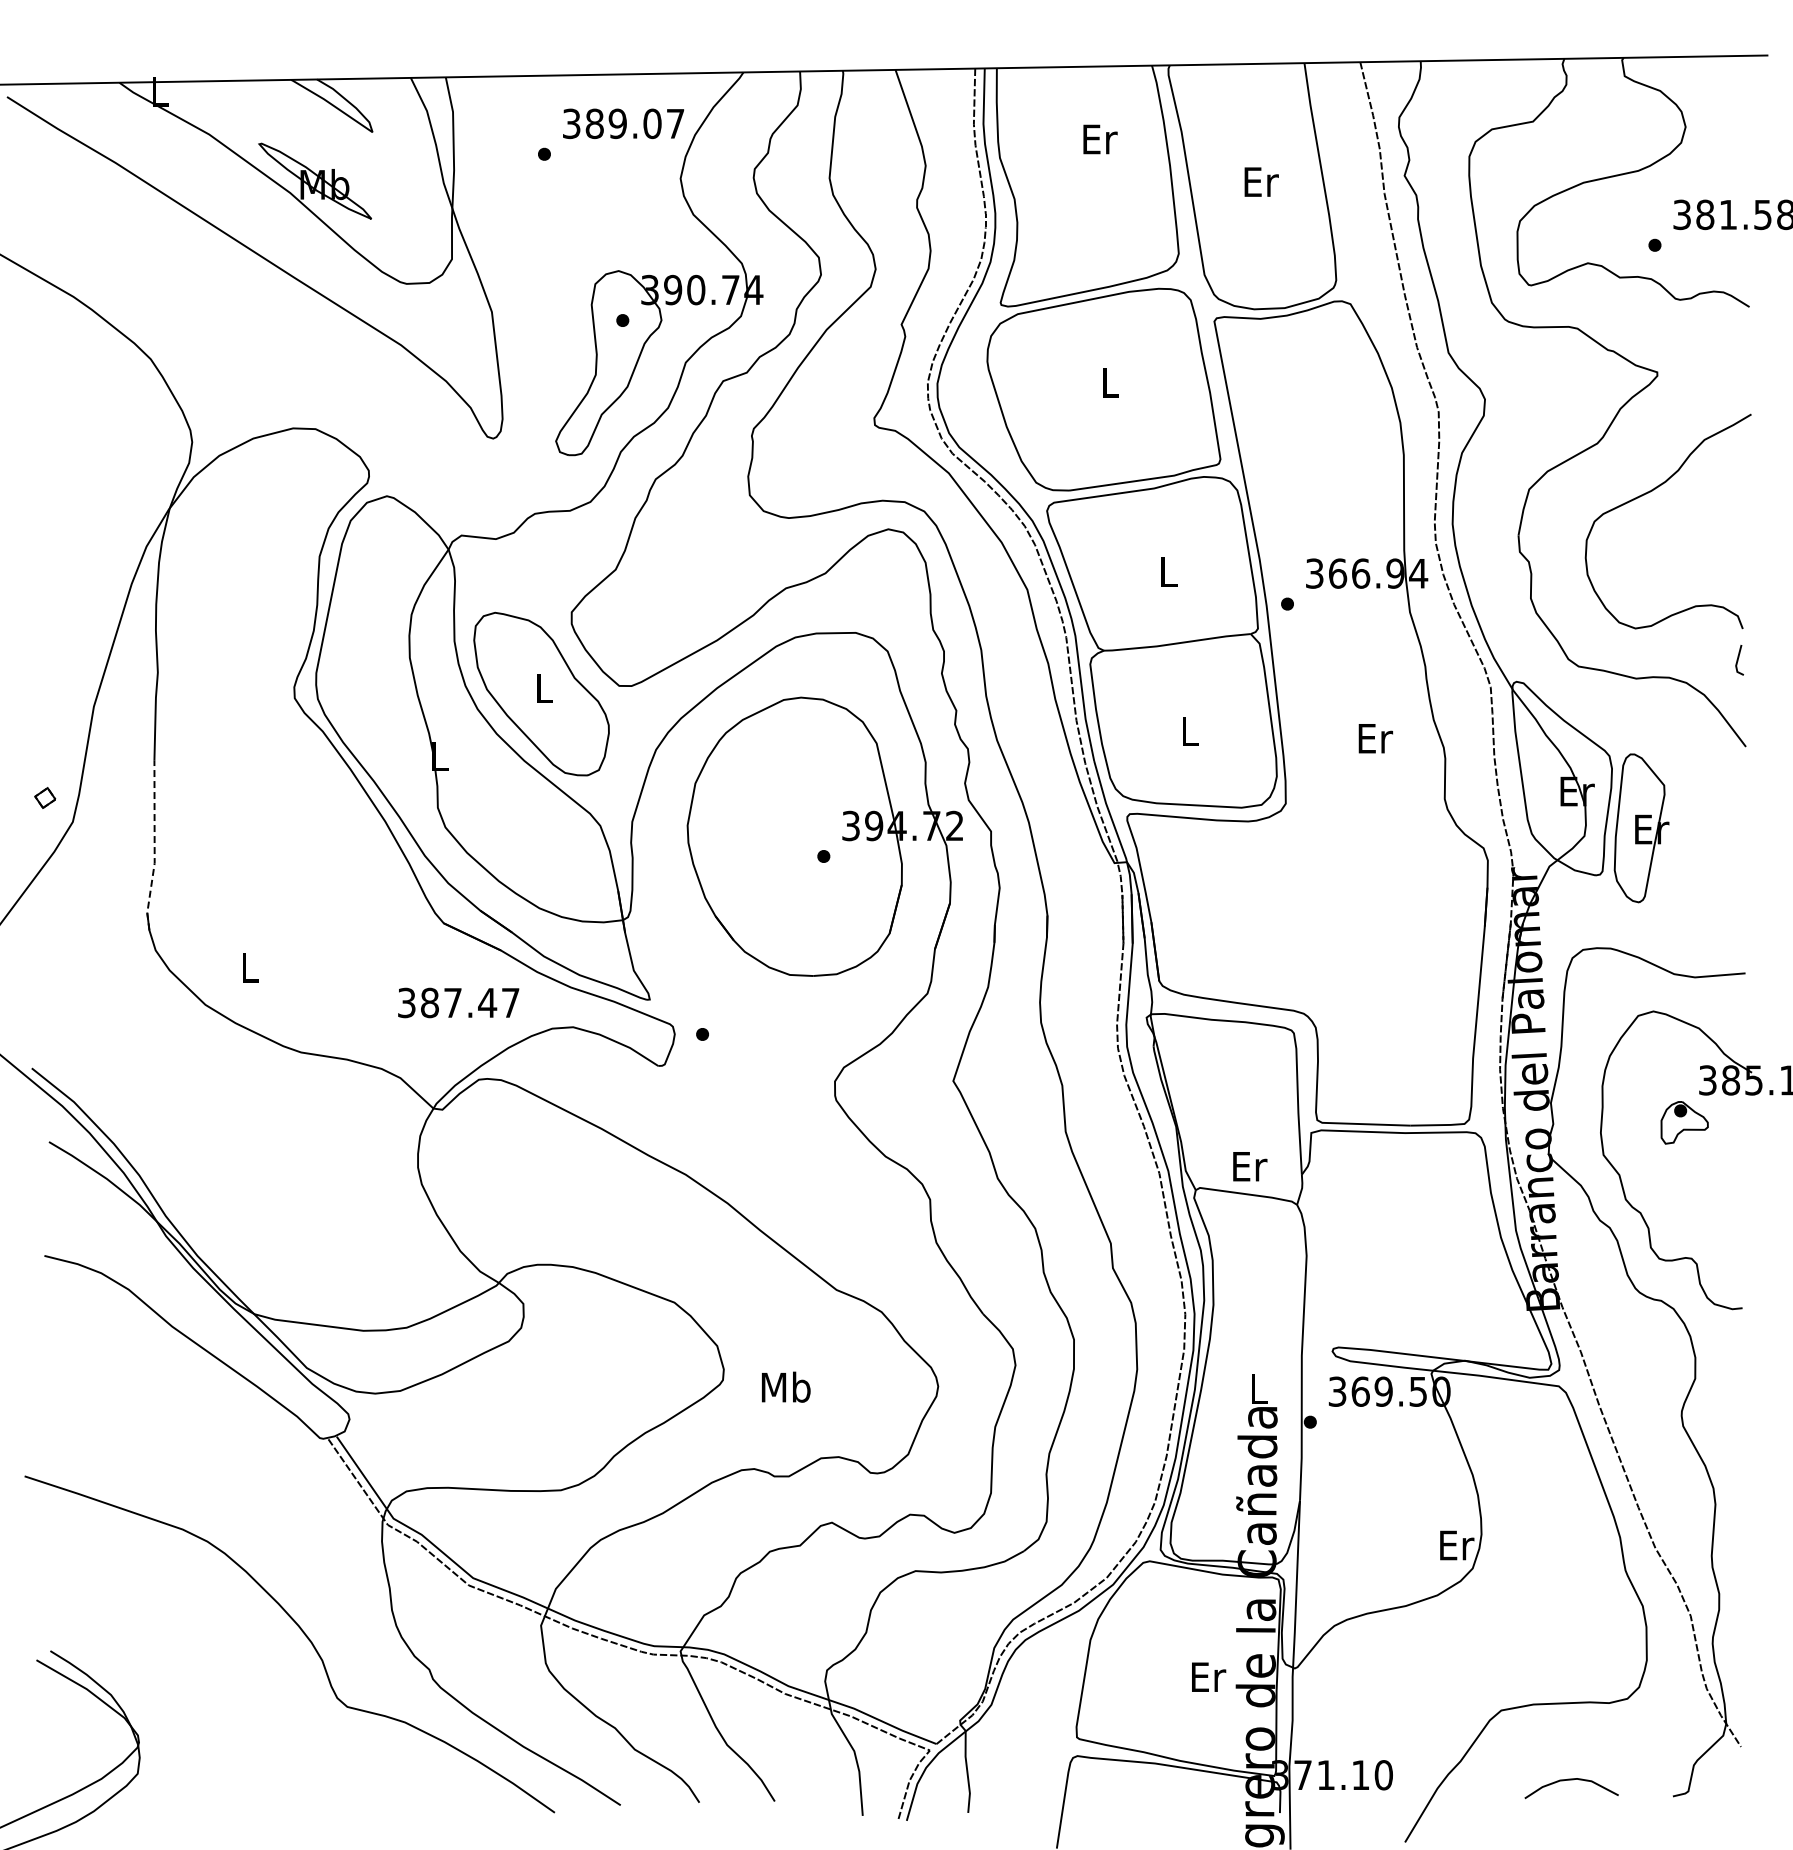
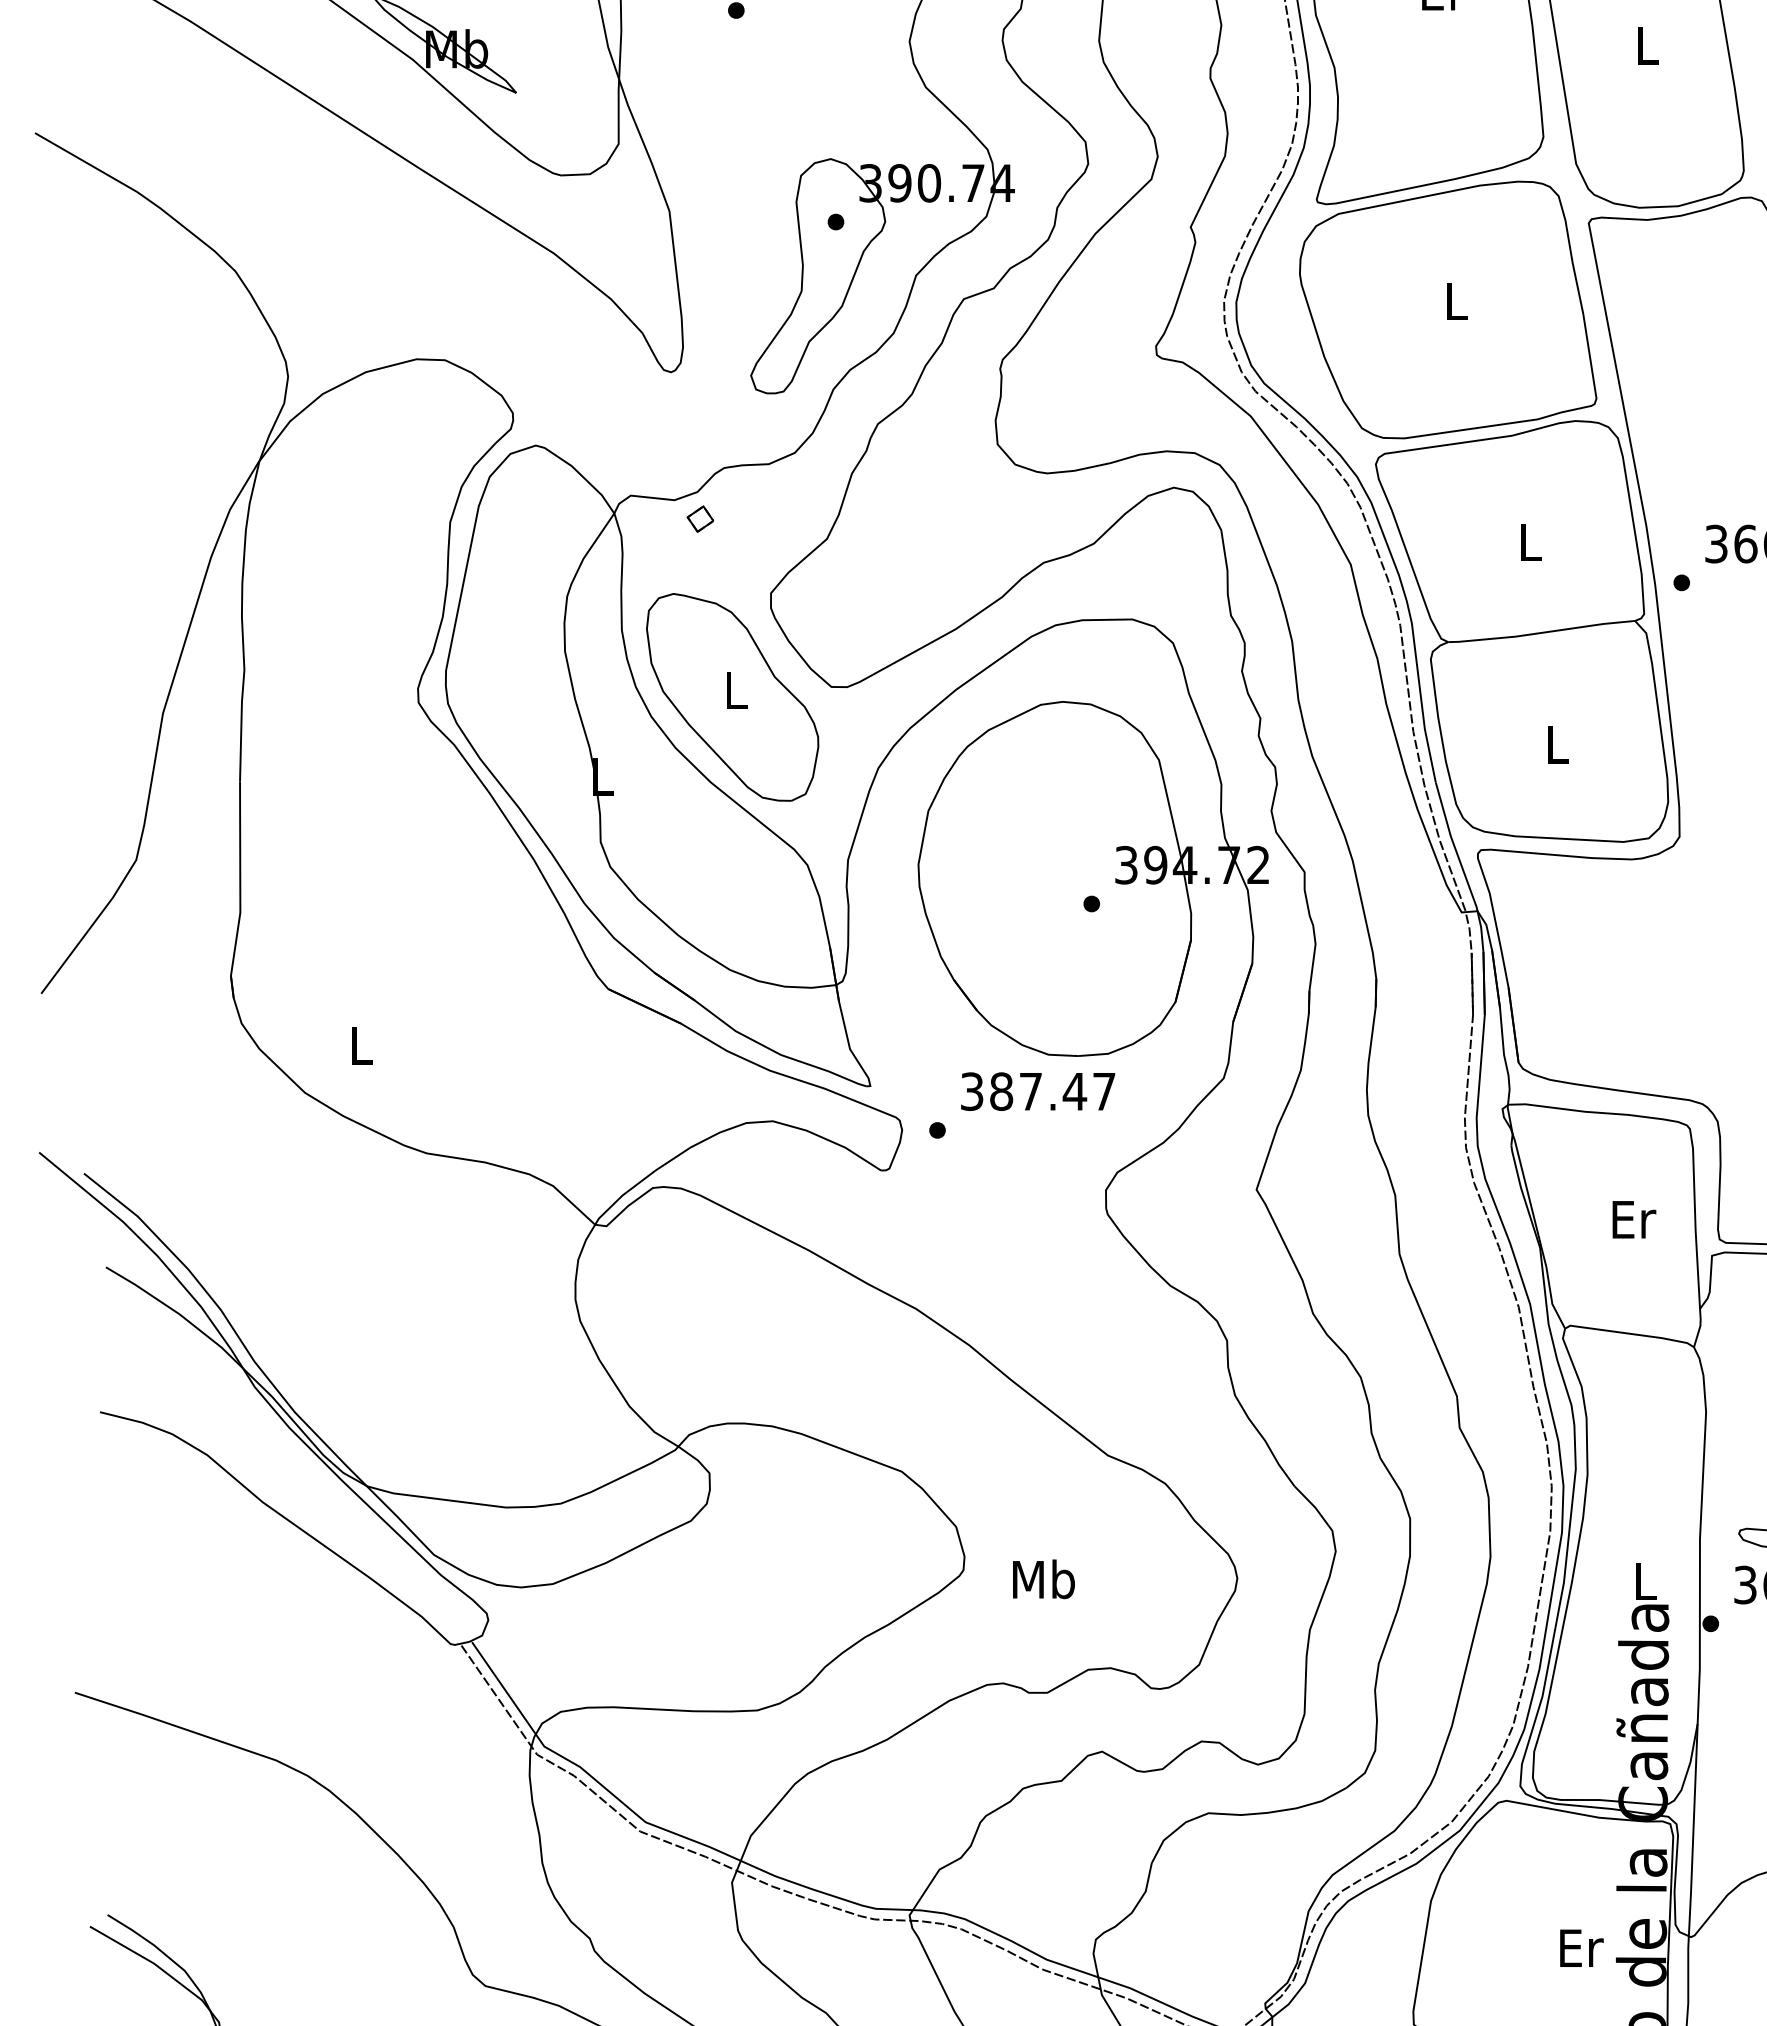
text: (1261, 181) -> (1648, 45), Er -> L
part: (45, 797) -> (700, 518), moved
line: (154, 846) -> (240, 891), dashed -> solid
text: (458, 1002) -> (1037, 1091), moved
text: (1250, 1166) -> (1634, 1219), moved

